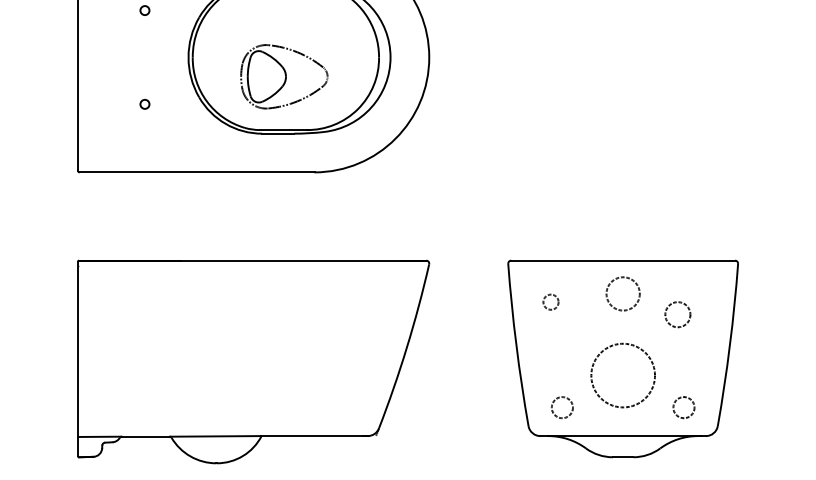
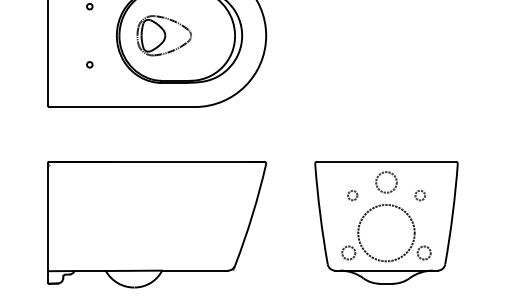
part: (283, 76) -> (163, 35), moved
circle: (550, 302) -> (352, 195), moved
circle: (676, 314) -> (419, 195), size x0.62
circle: (623, 374) -> (386, 232), size x1.43

